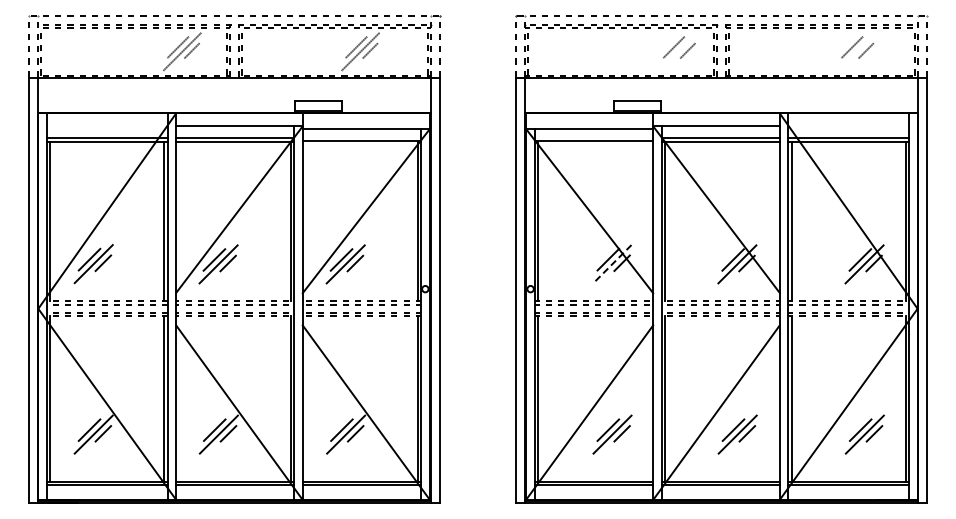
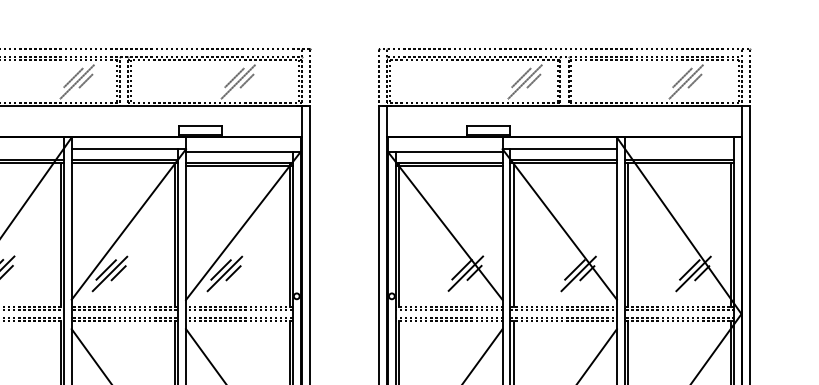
line: (678, 51) -> (525, 81), added
line: (856, 51) -> (686, 81), added
line: (361, 144) -> (239, 165), added
line: (593, 144) -> (448, 165), added
line: (612, 264) -> (465, 274), dashed -> solid

